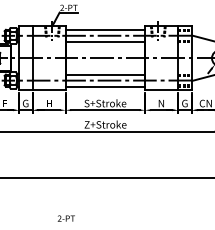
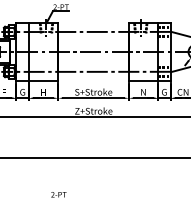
line: (105, 29) -> (93, 26), removed
line: (105, 41) -> (93, 37), removed
line: (105, 74) -> (93, 66), removed
line: (105, 86) -> (93, 77), removed

